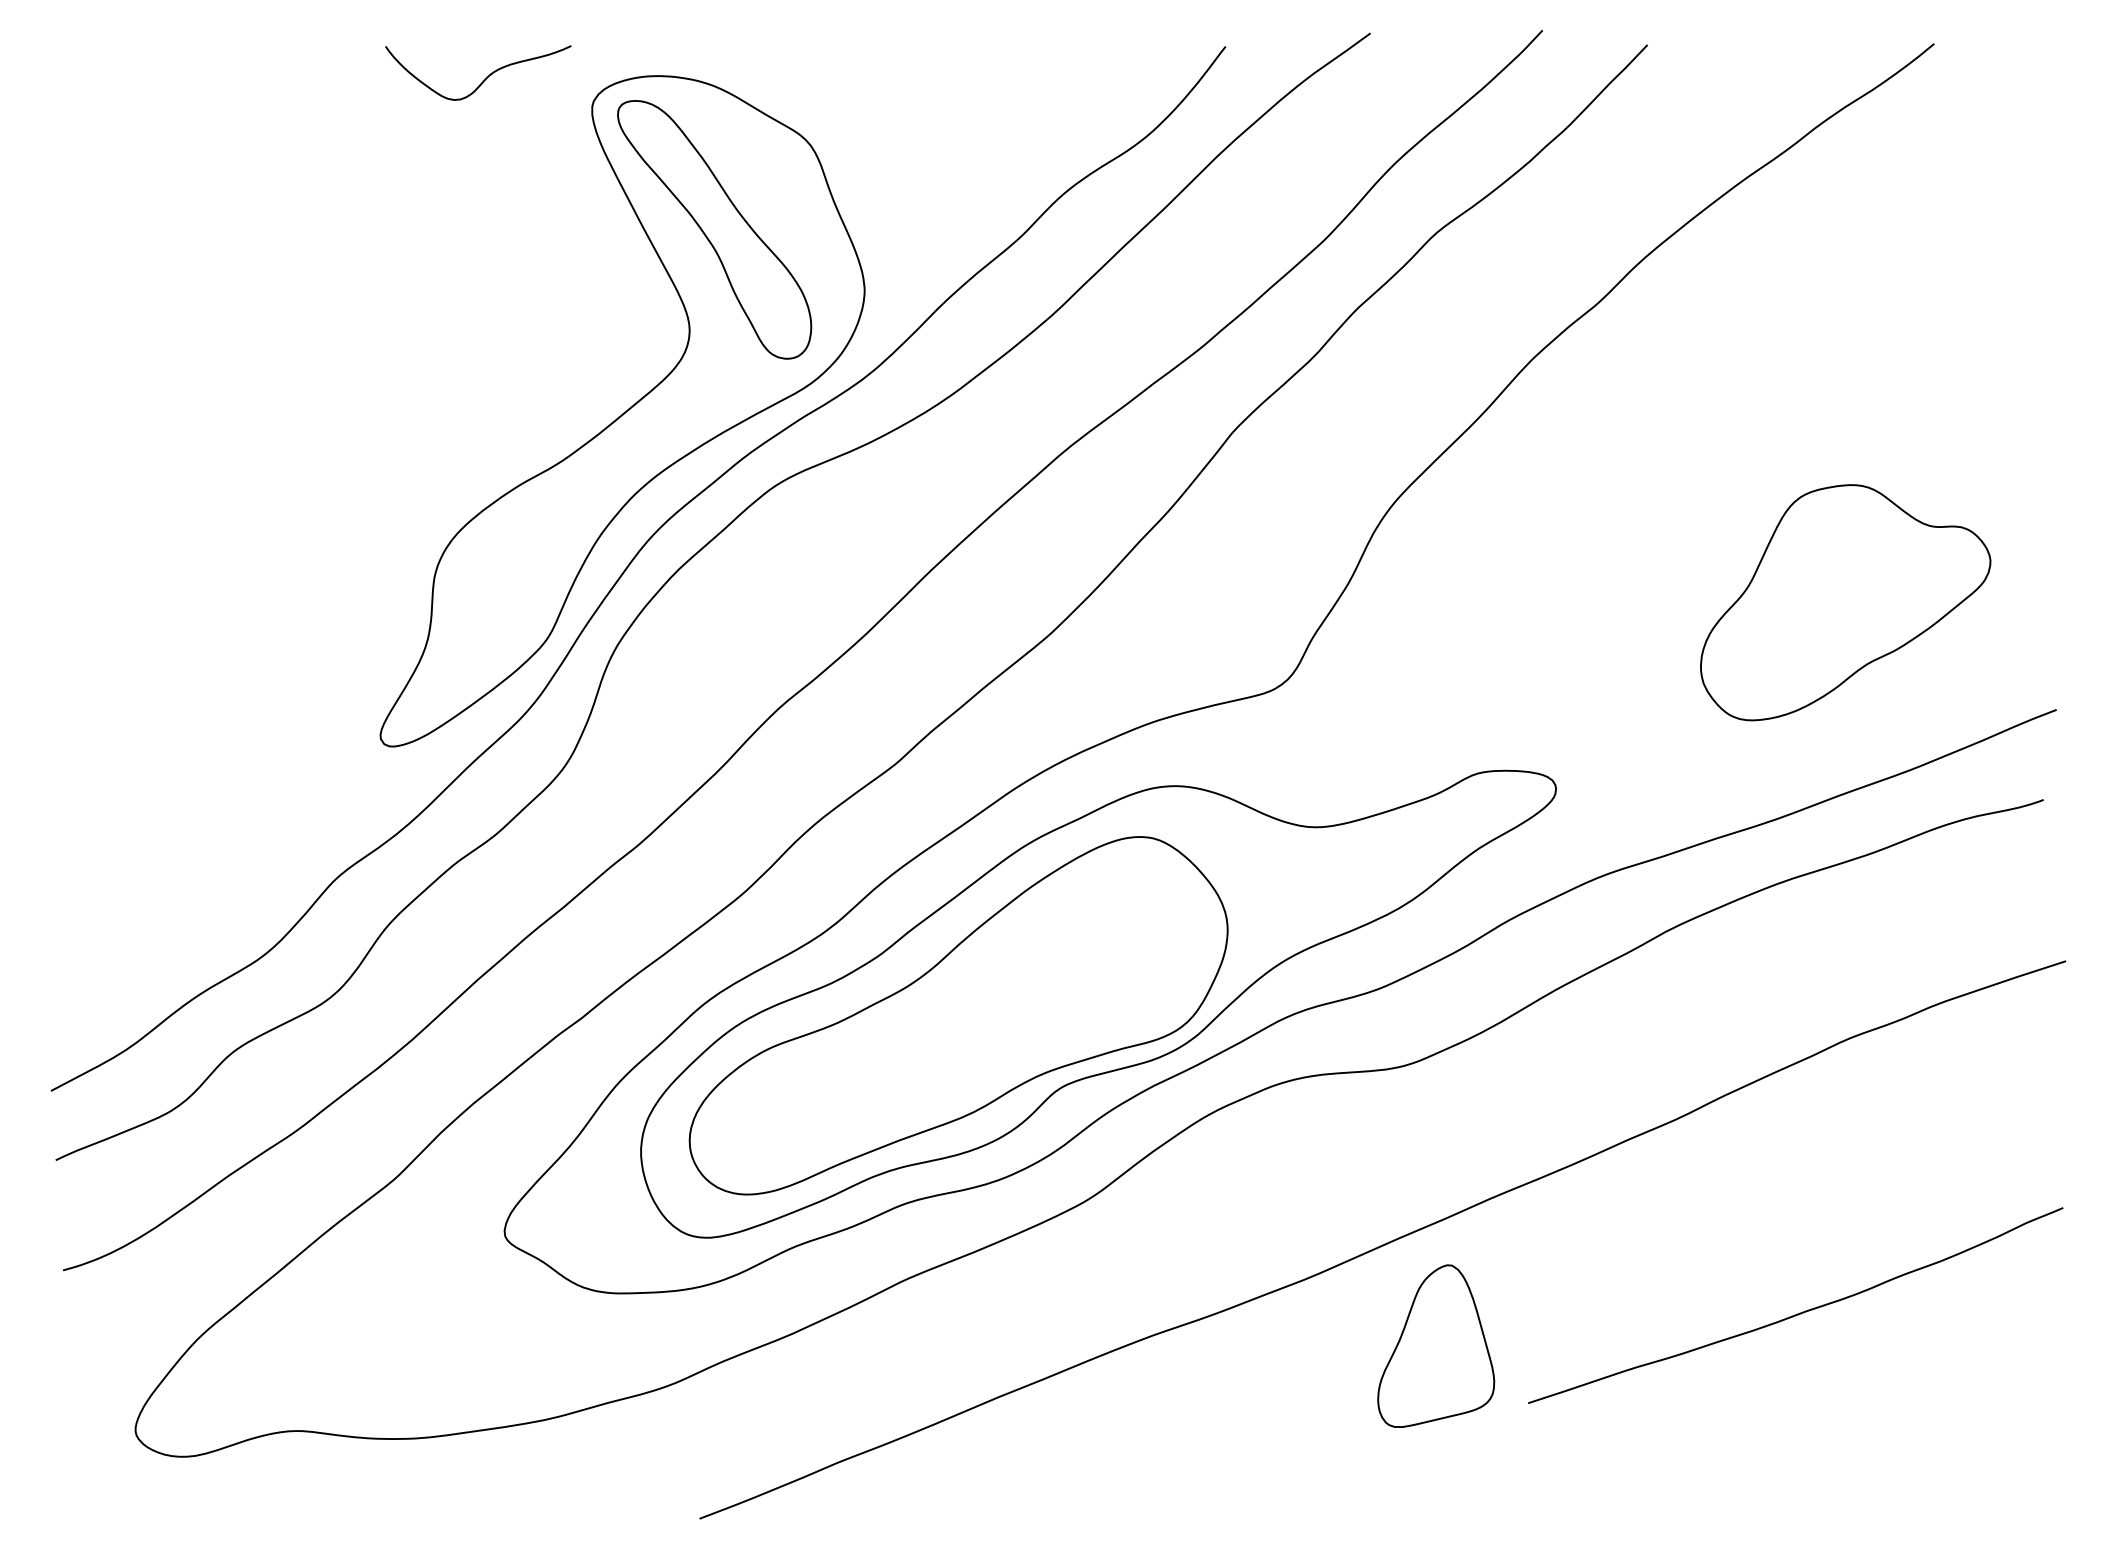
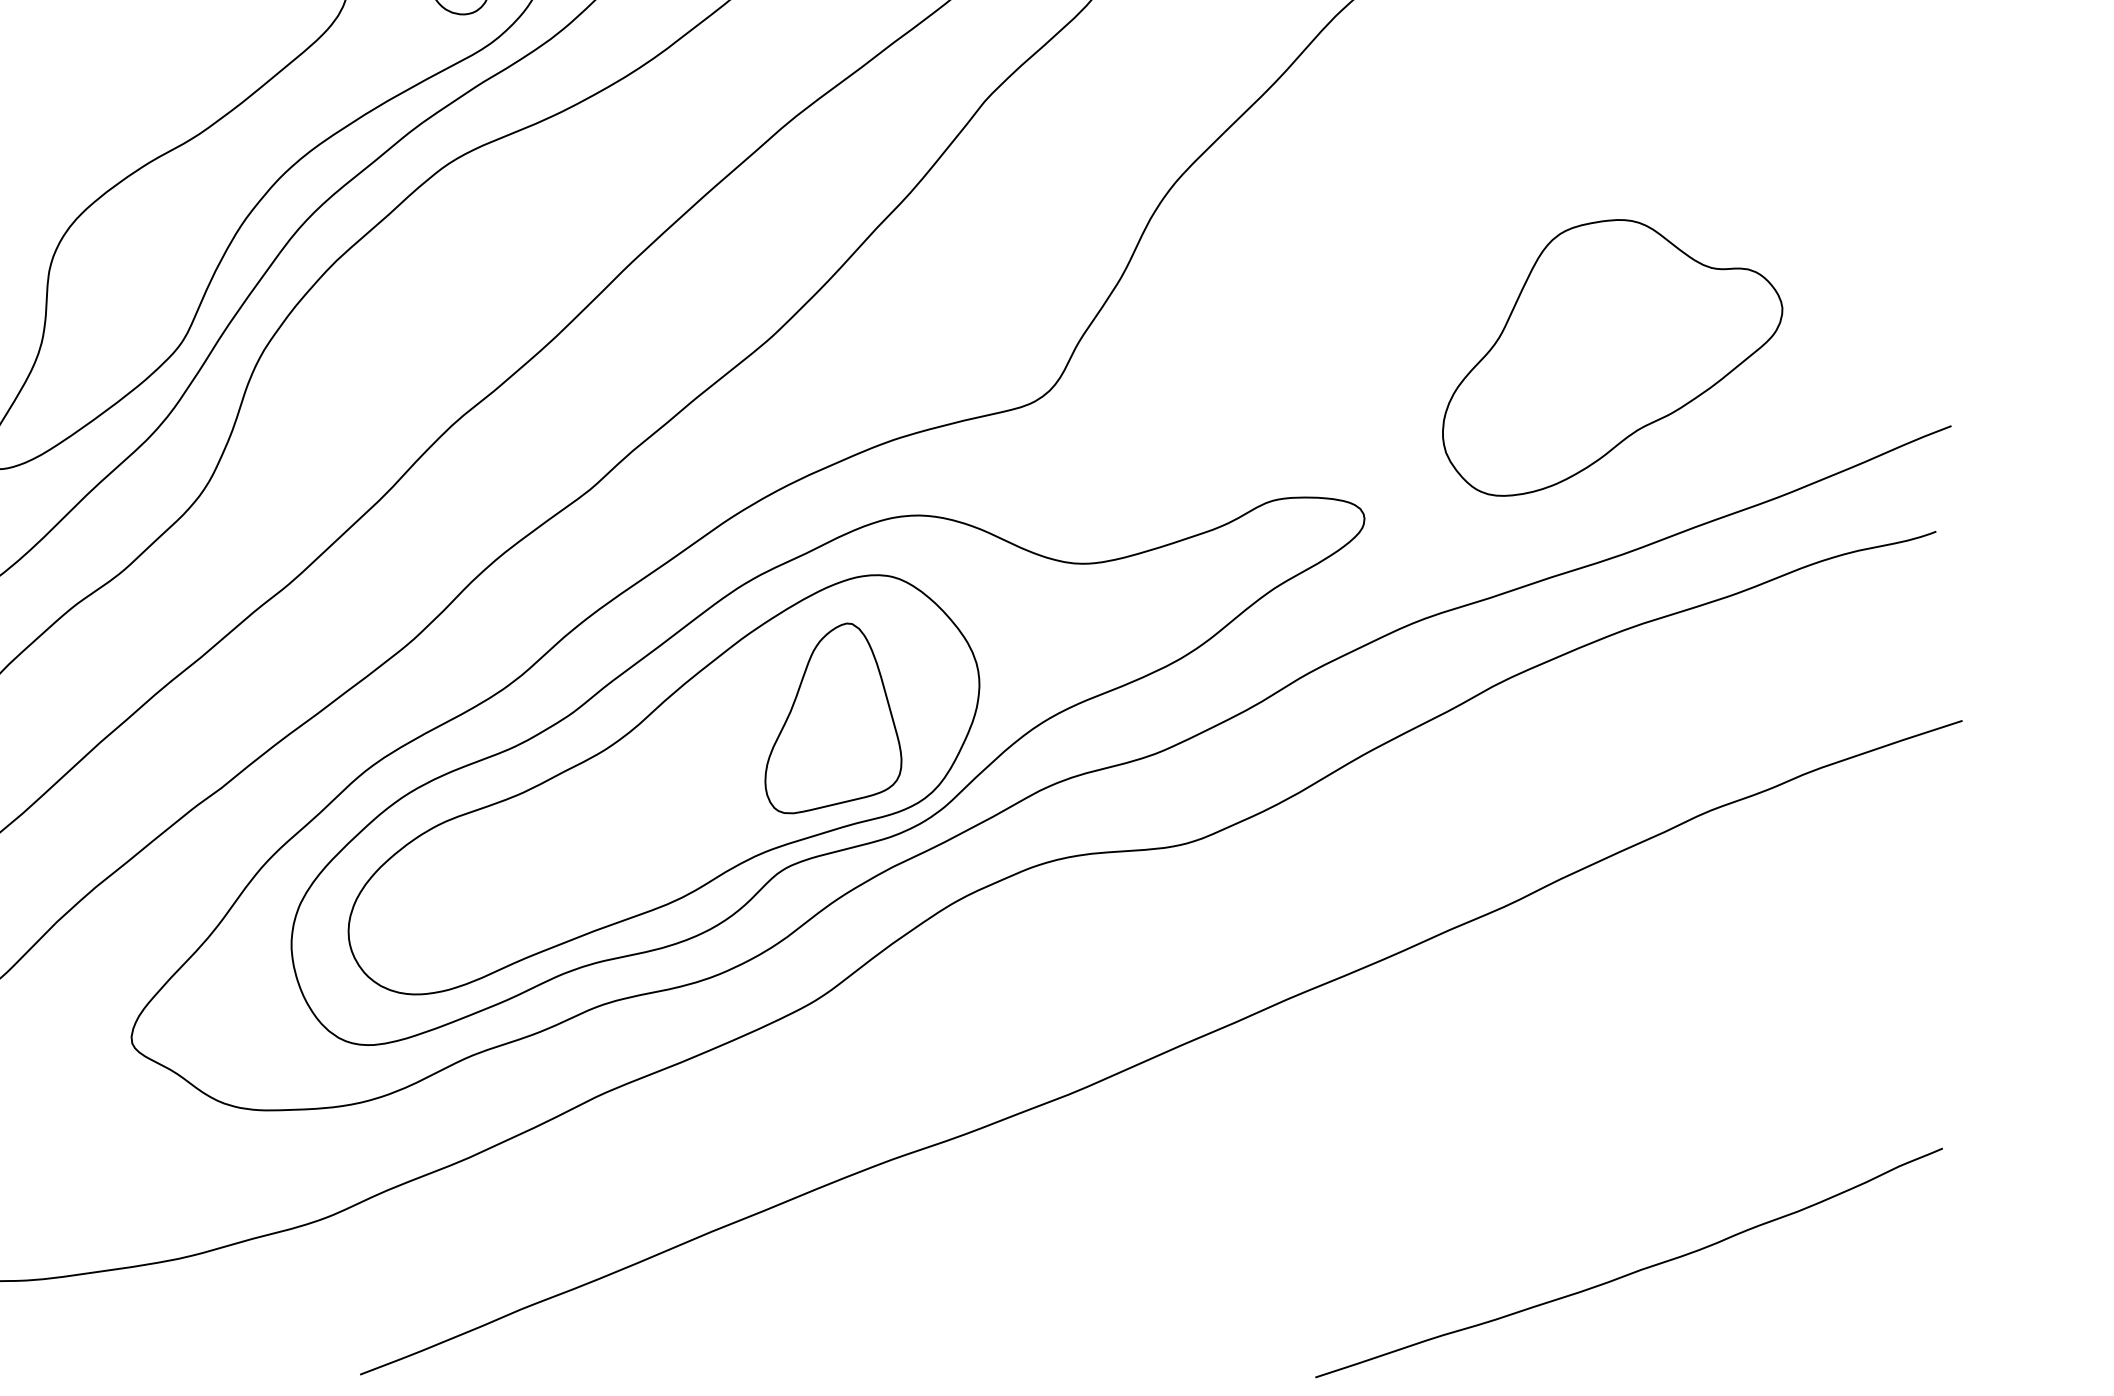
part: (1845, 602) -> (1612, 357), moved
curve: (1799, 1312) -> (1633, 1271), moved
part: (1436, 1345) -> (833, 717), moved

